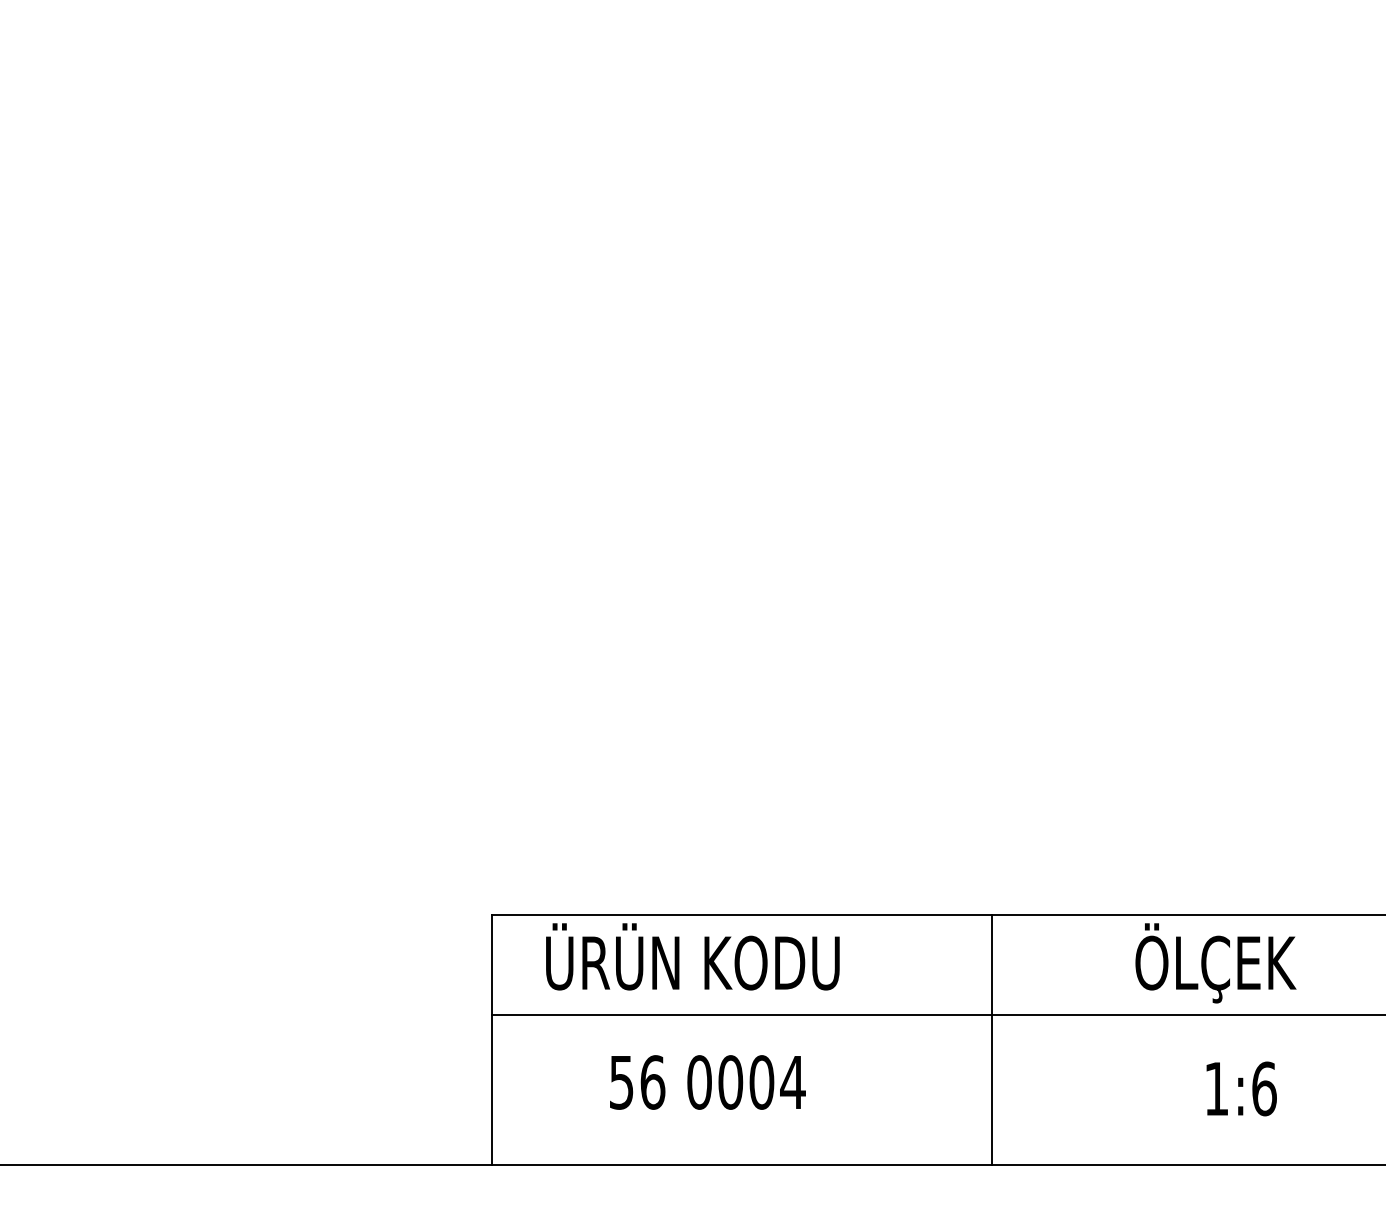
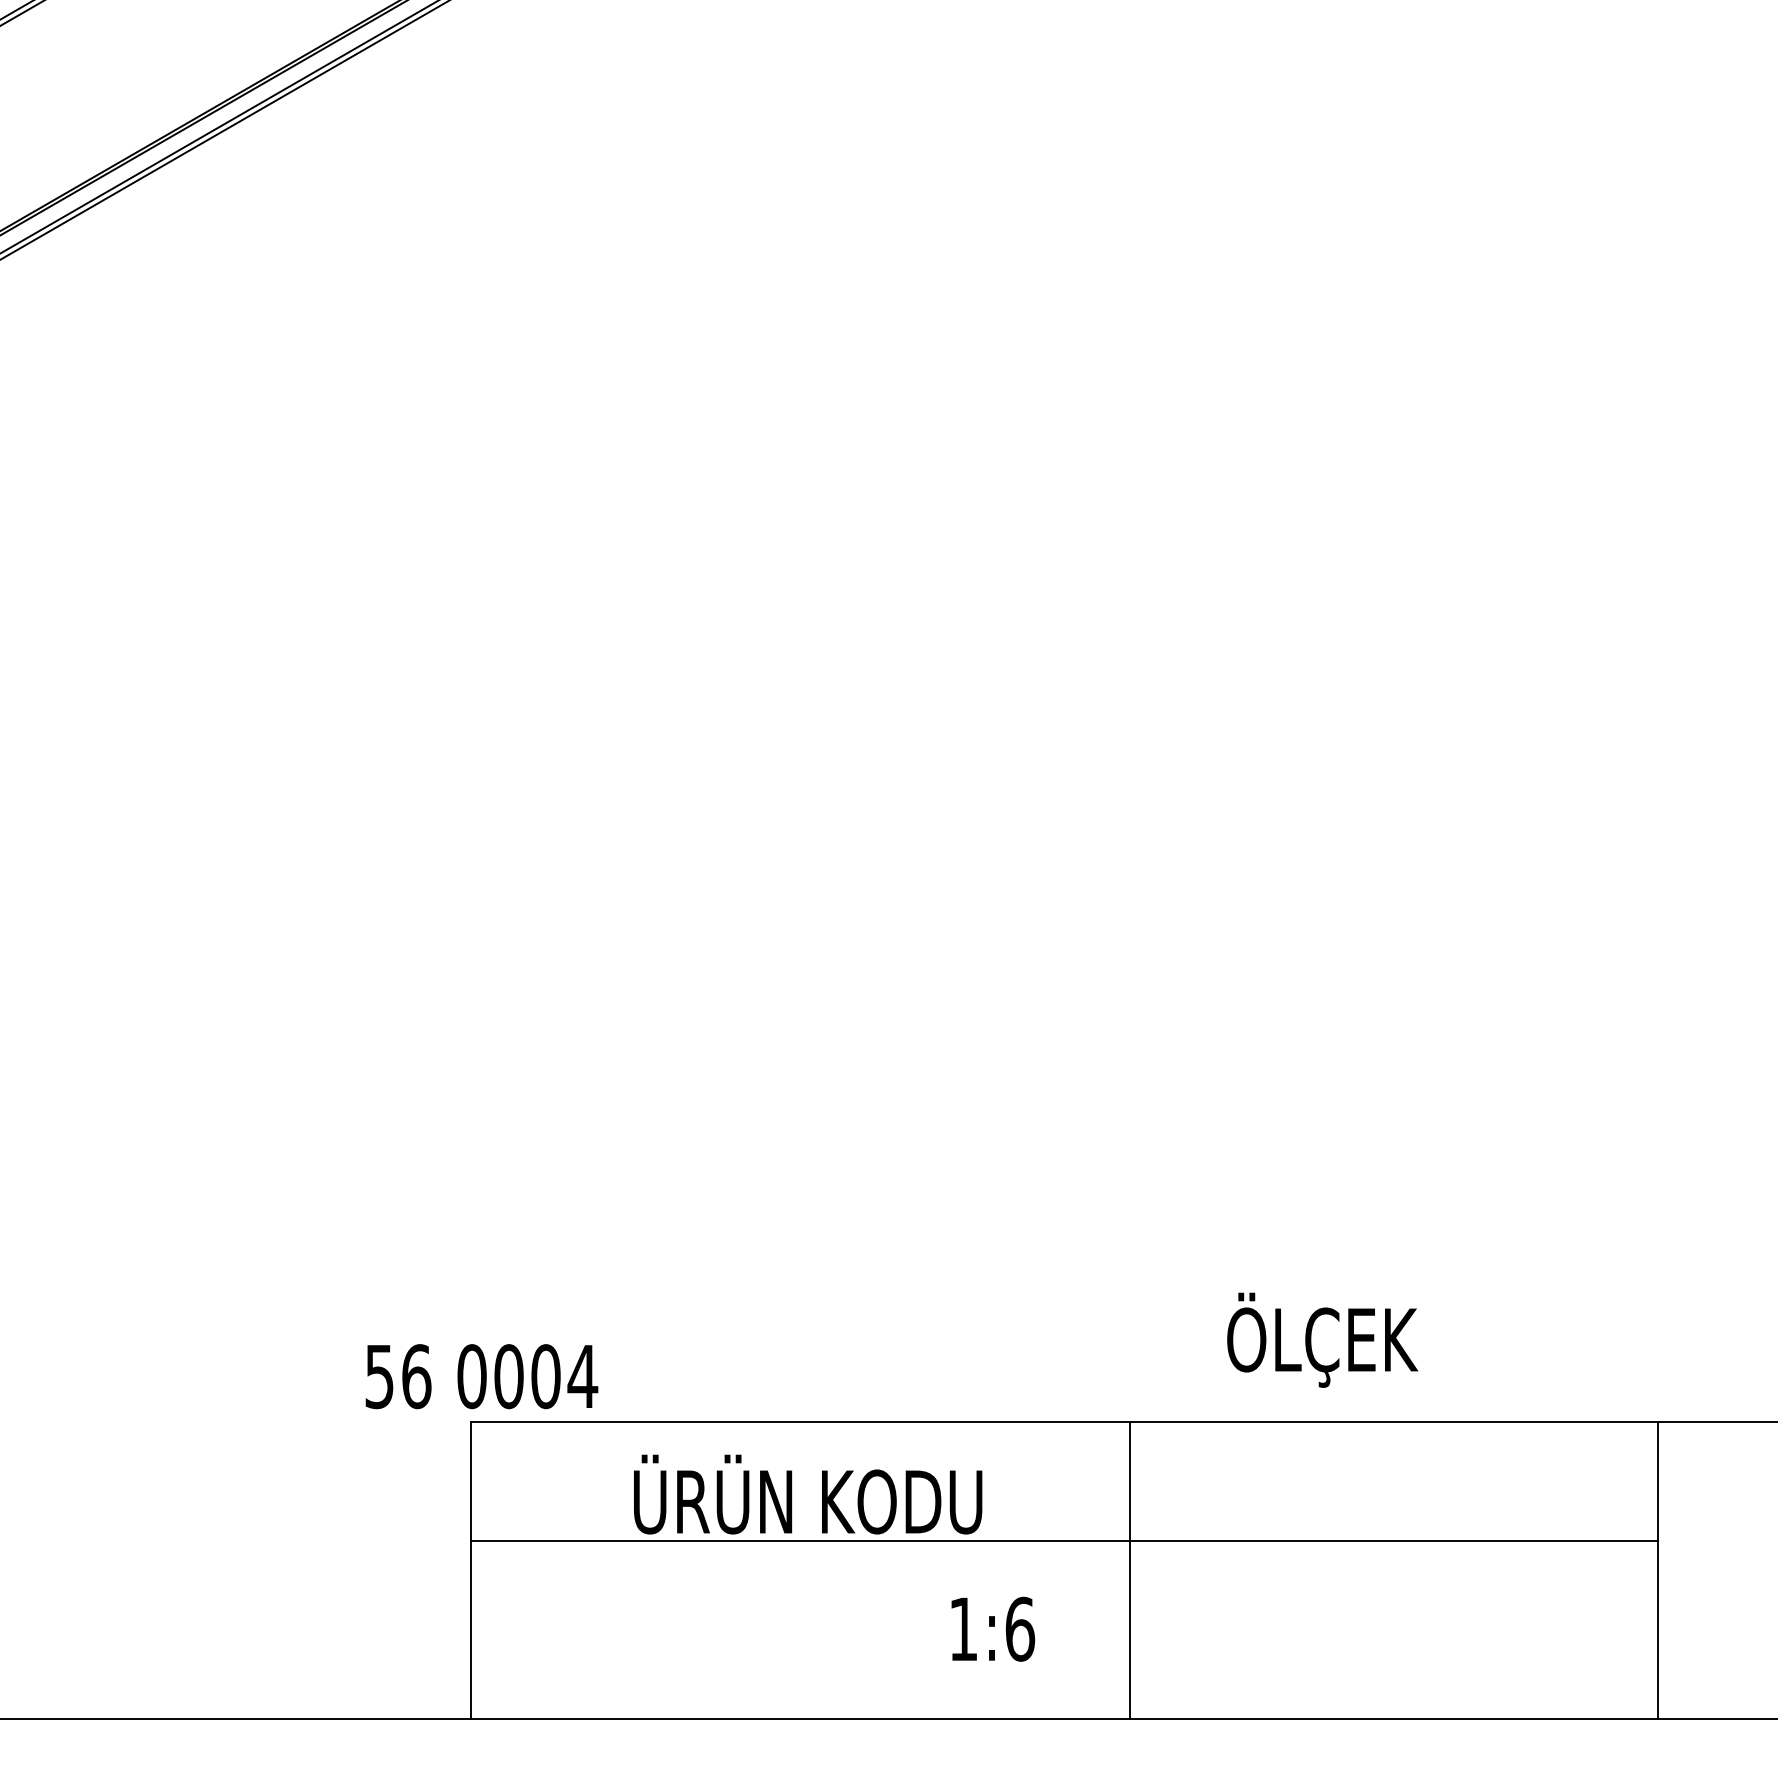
text: (693, 956) -> (808, 1494), moved
text: (1215, 962) -> (1322, 1339), moved
line: (991, 1039) -> (1129, 1570), moved
text: (707, 1082) -> (481, 1376), moved
text: (1241, 1088) -> (993, 1628), moved

